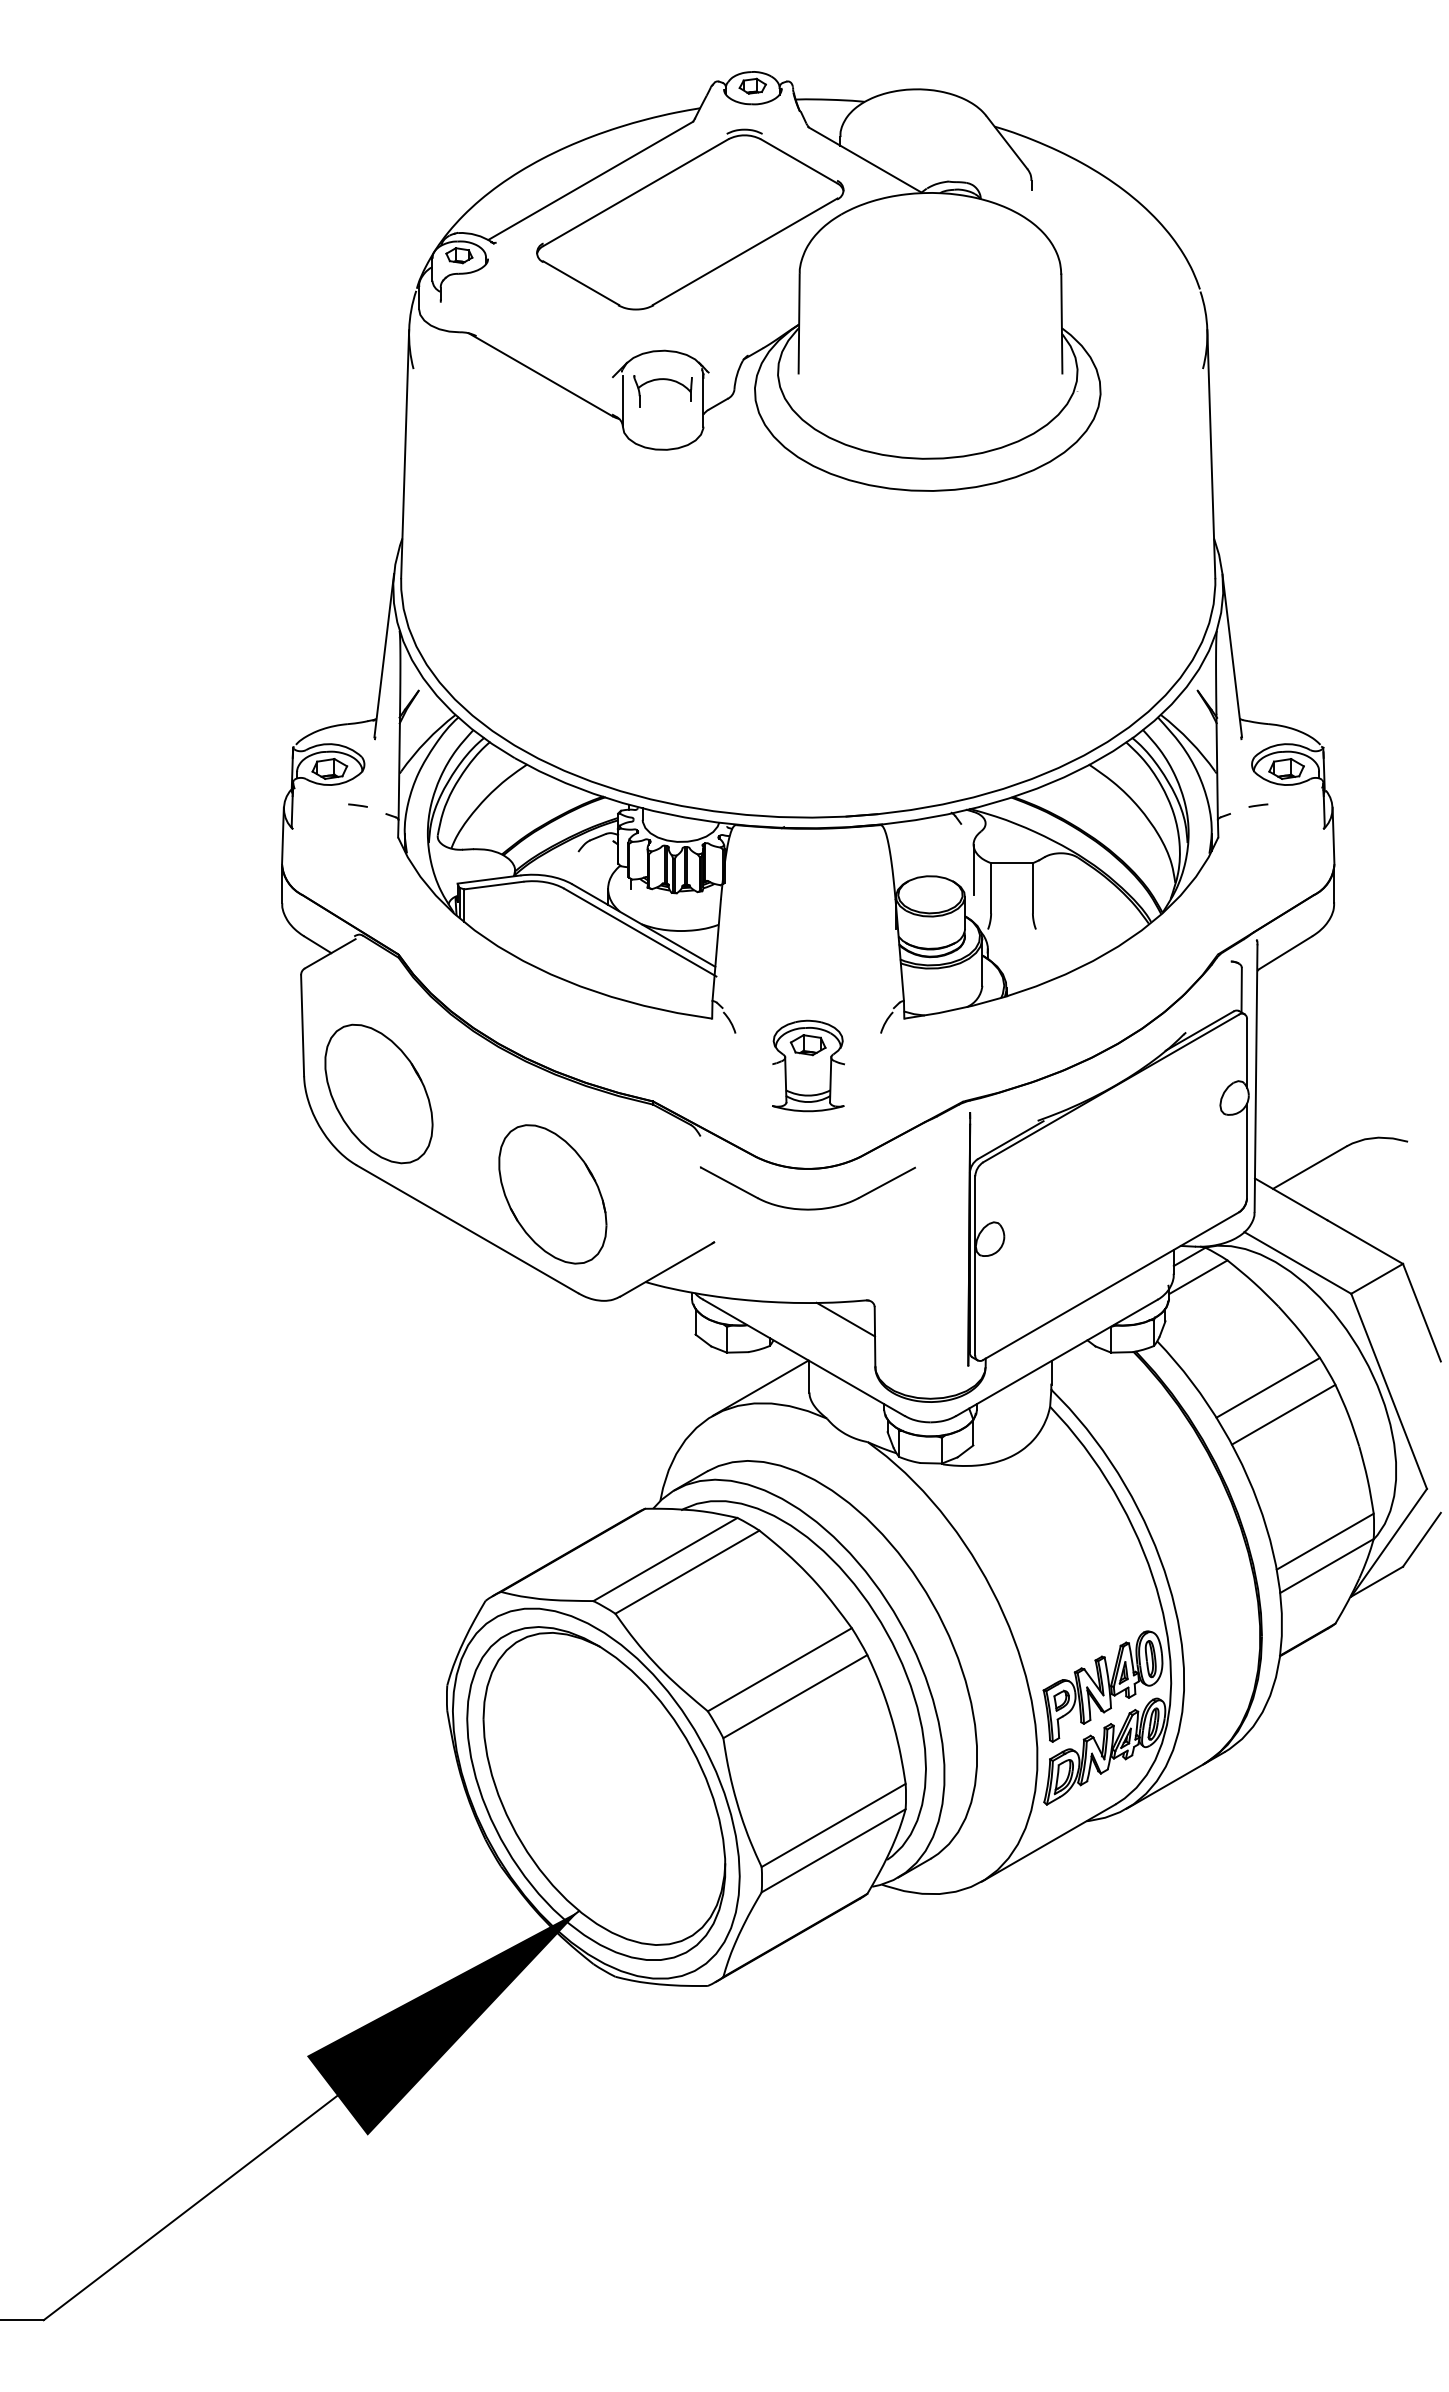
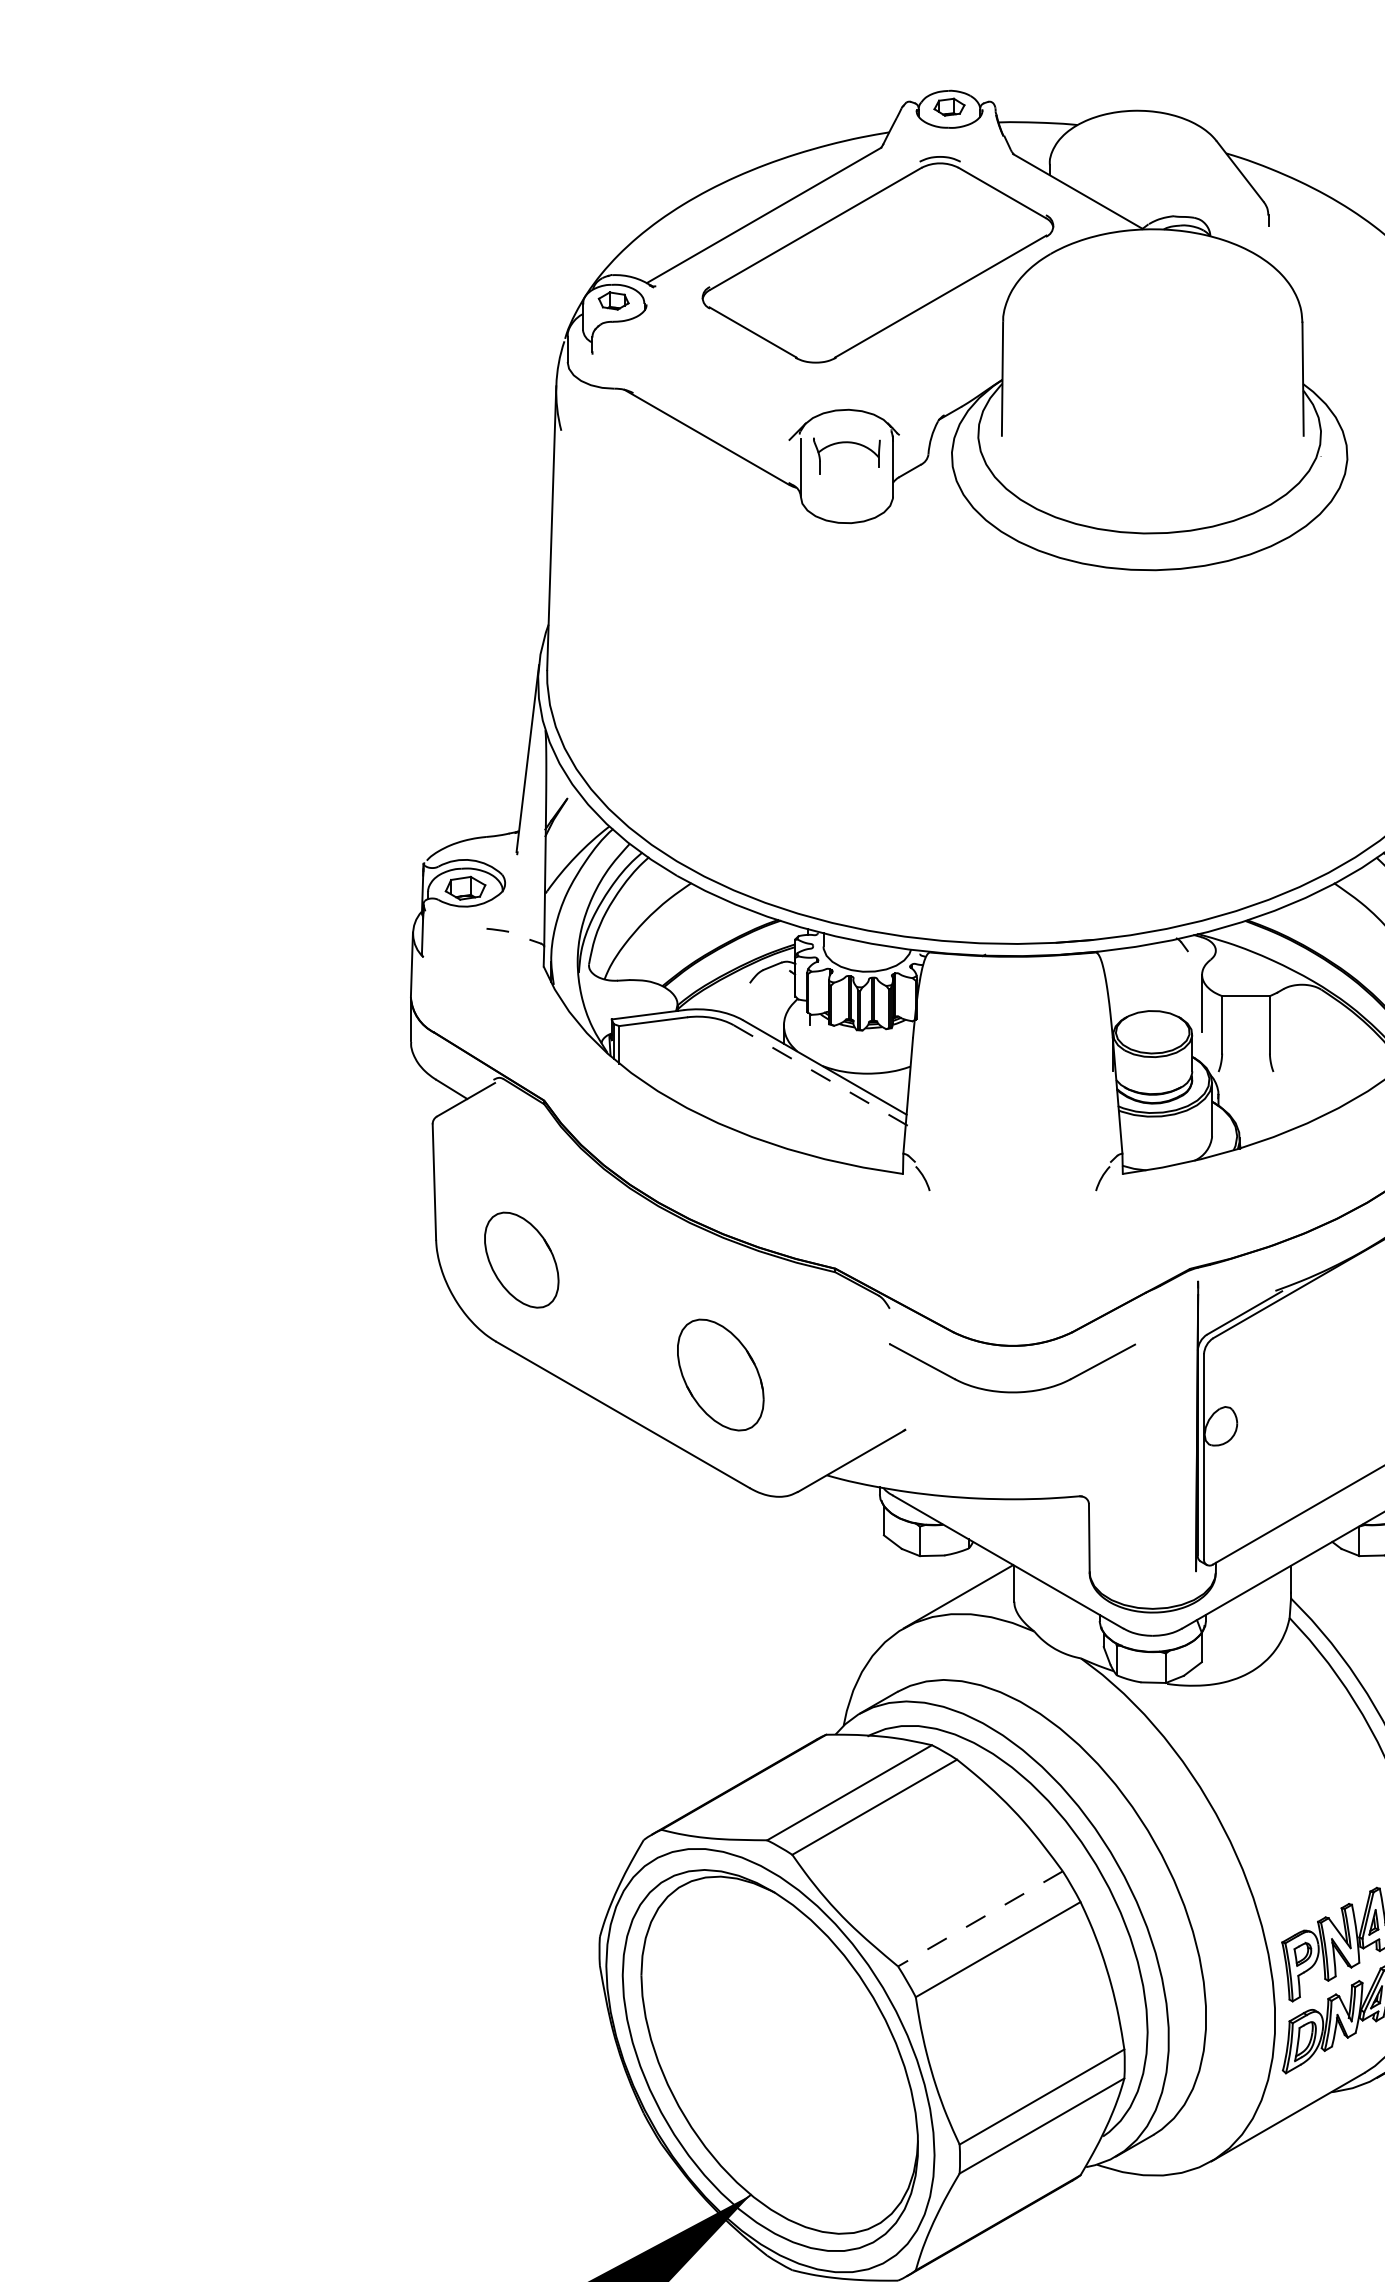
line: (640, 932) -> (820, 1075), solid -> dashed
part: (808, 1065) -> (1013, 1227), removed
part: (378, 1093) -> (521, 1259), size x0.6
part: (552, 1194) -> (720, 1375), size x0.7
line: (845, 1319) -> (1055, 1518), removed
line: (779, 1670) -> (980, 1919), solid -> dashed

